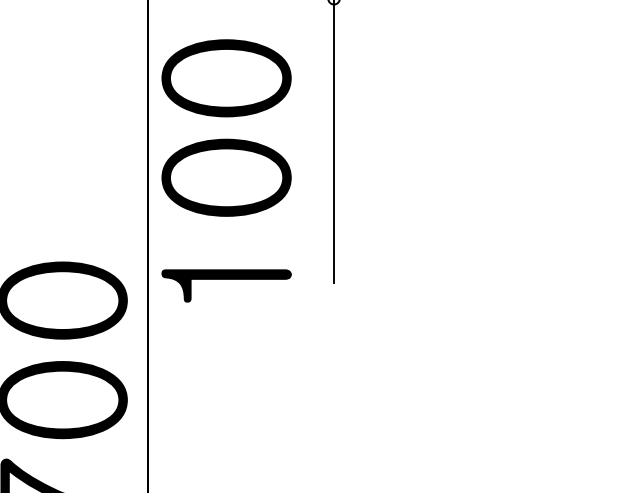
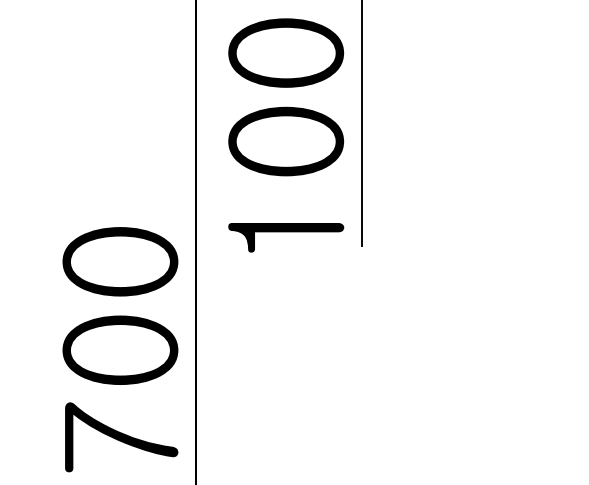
text: (226, 170) -> (286, 135), moved

